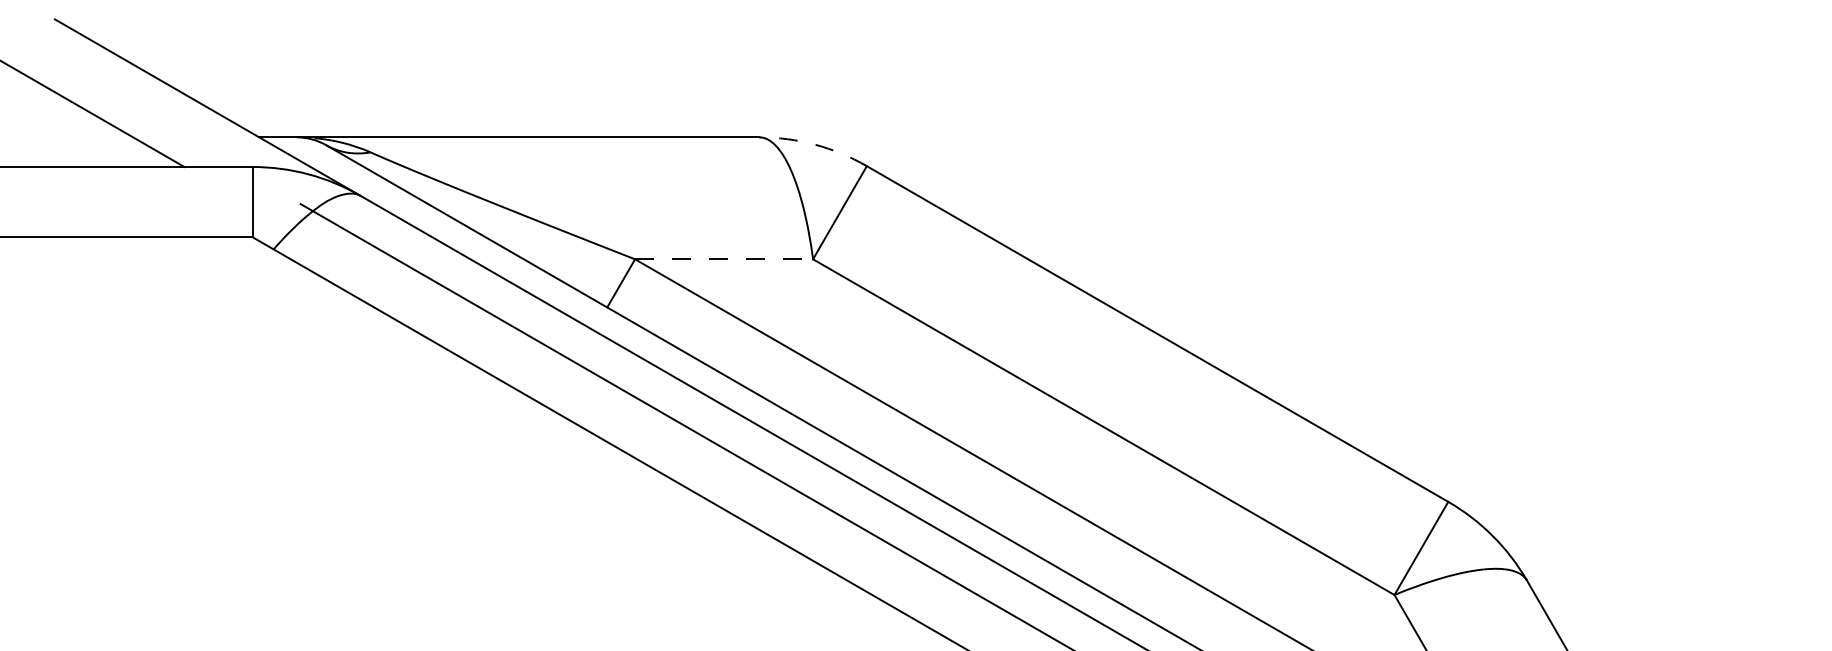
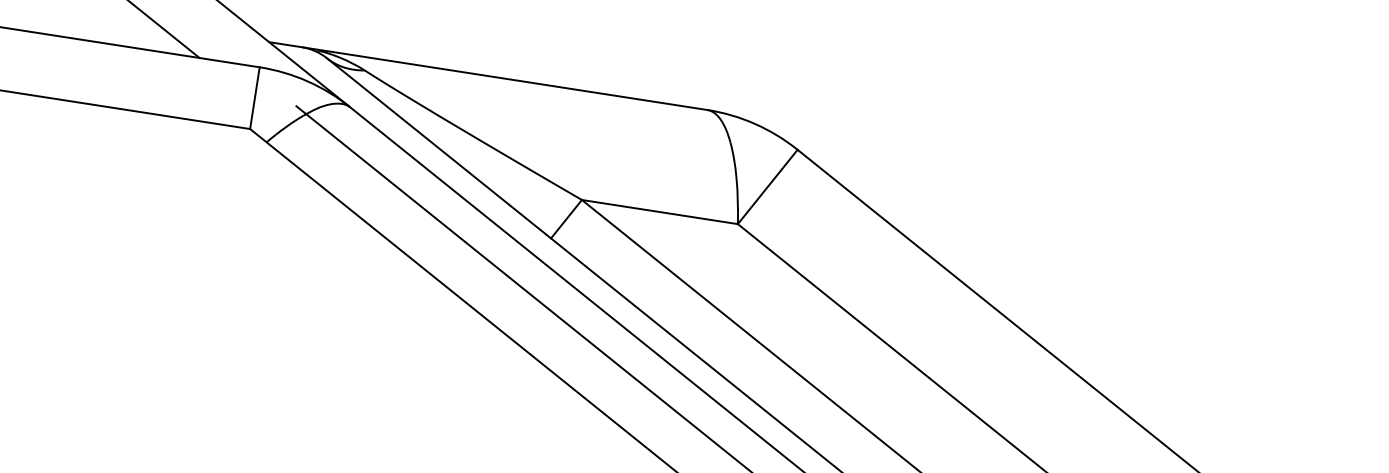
arc: (814, 144) -> (754, 123), dashed -> solid
line: (724, 259) -> (660, 212), dashed -> solid

